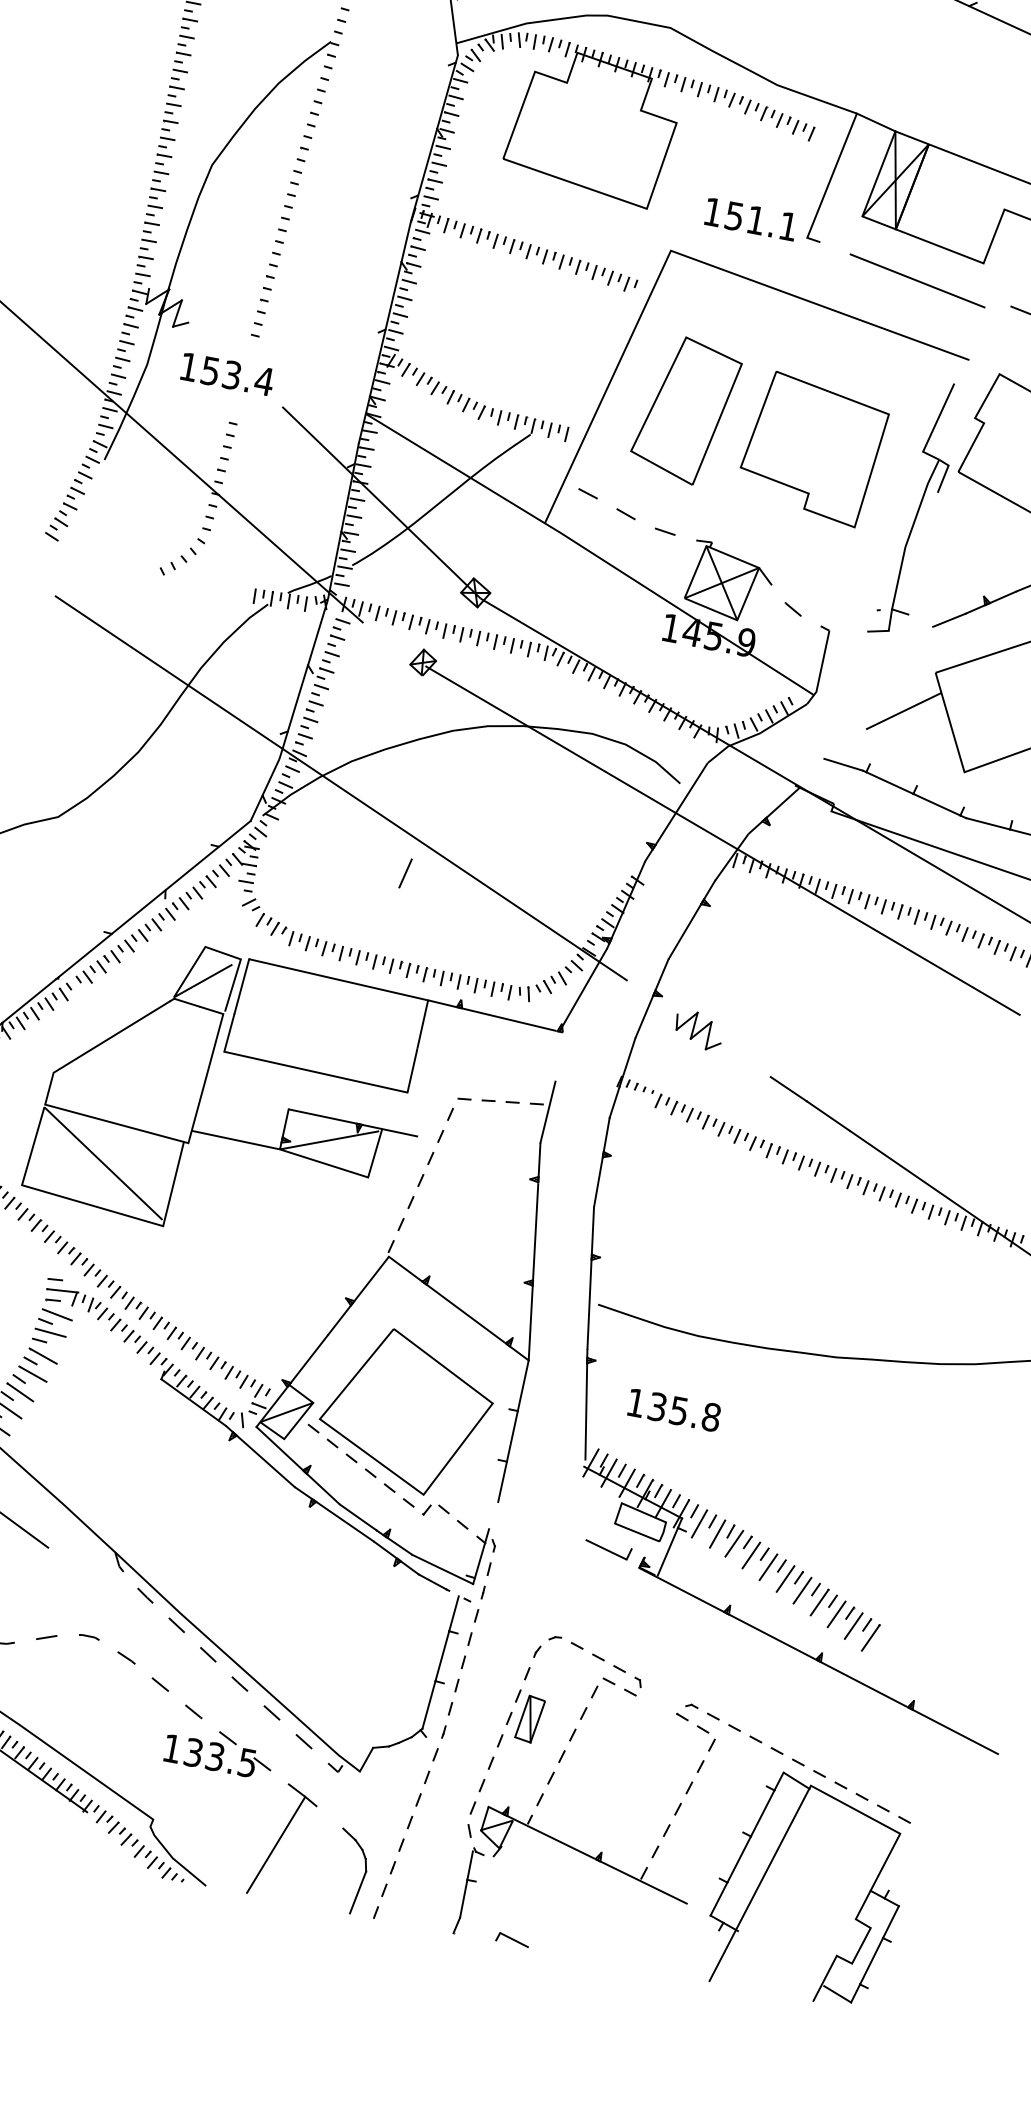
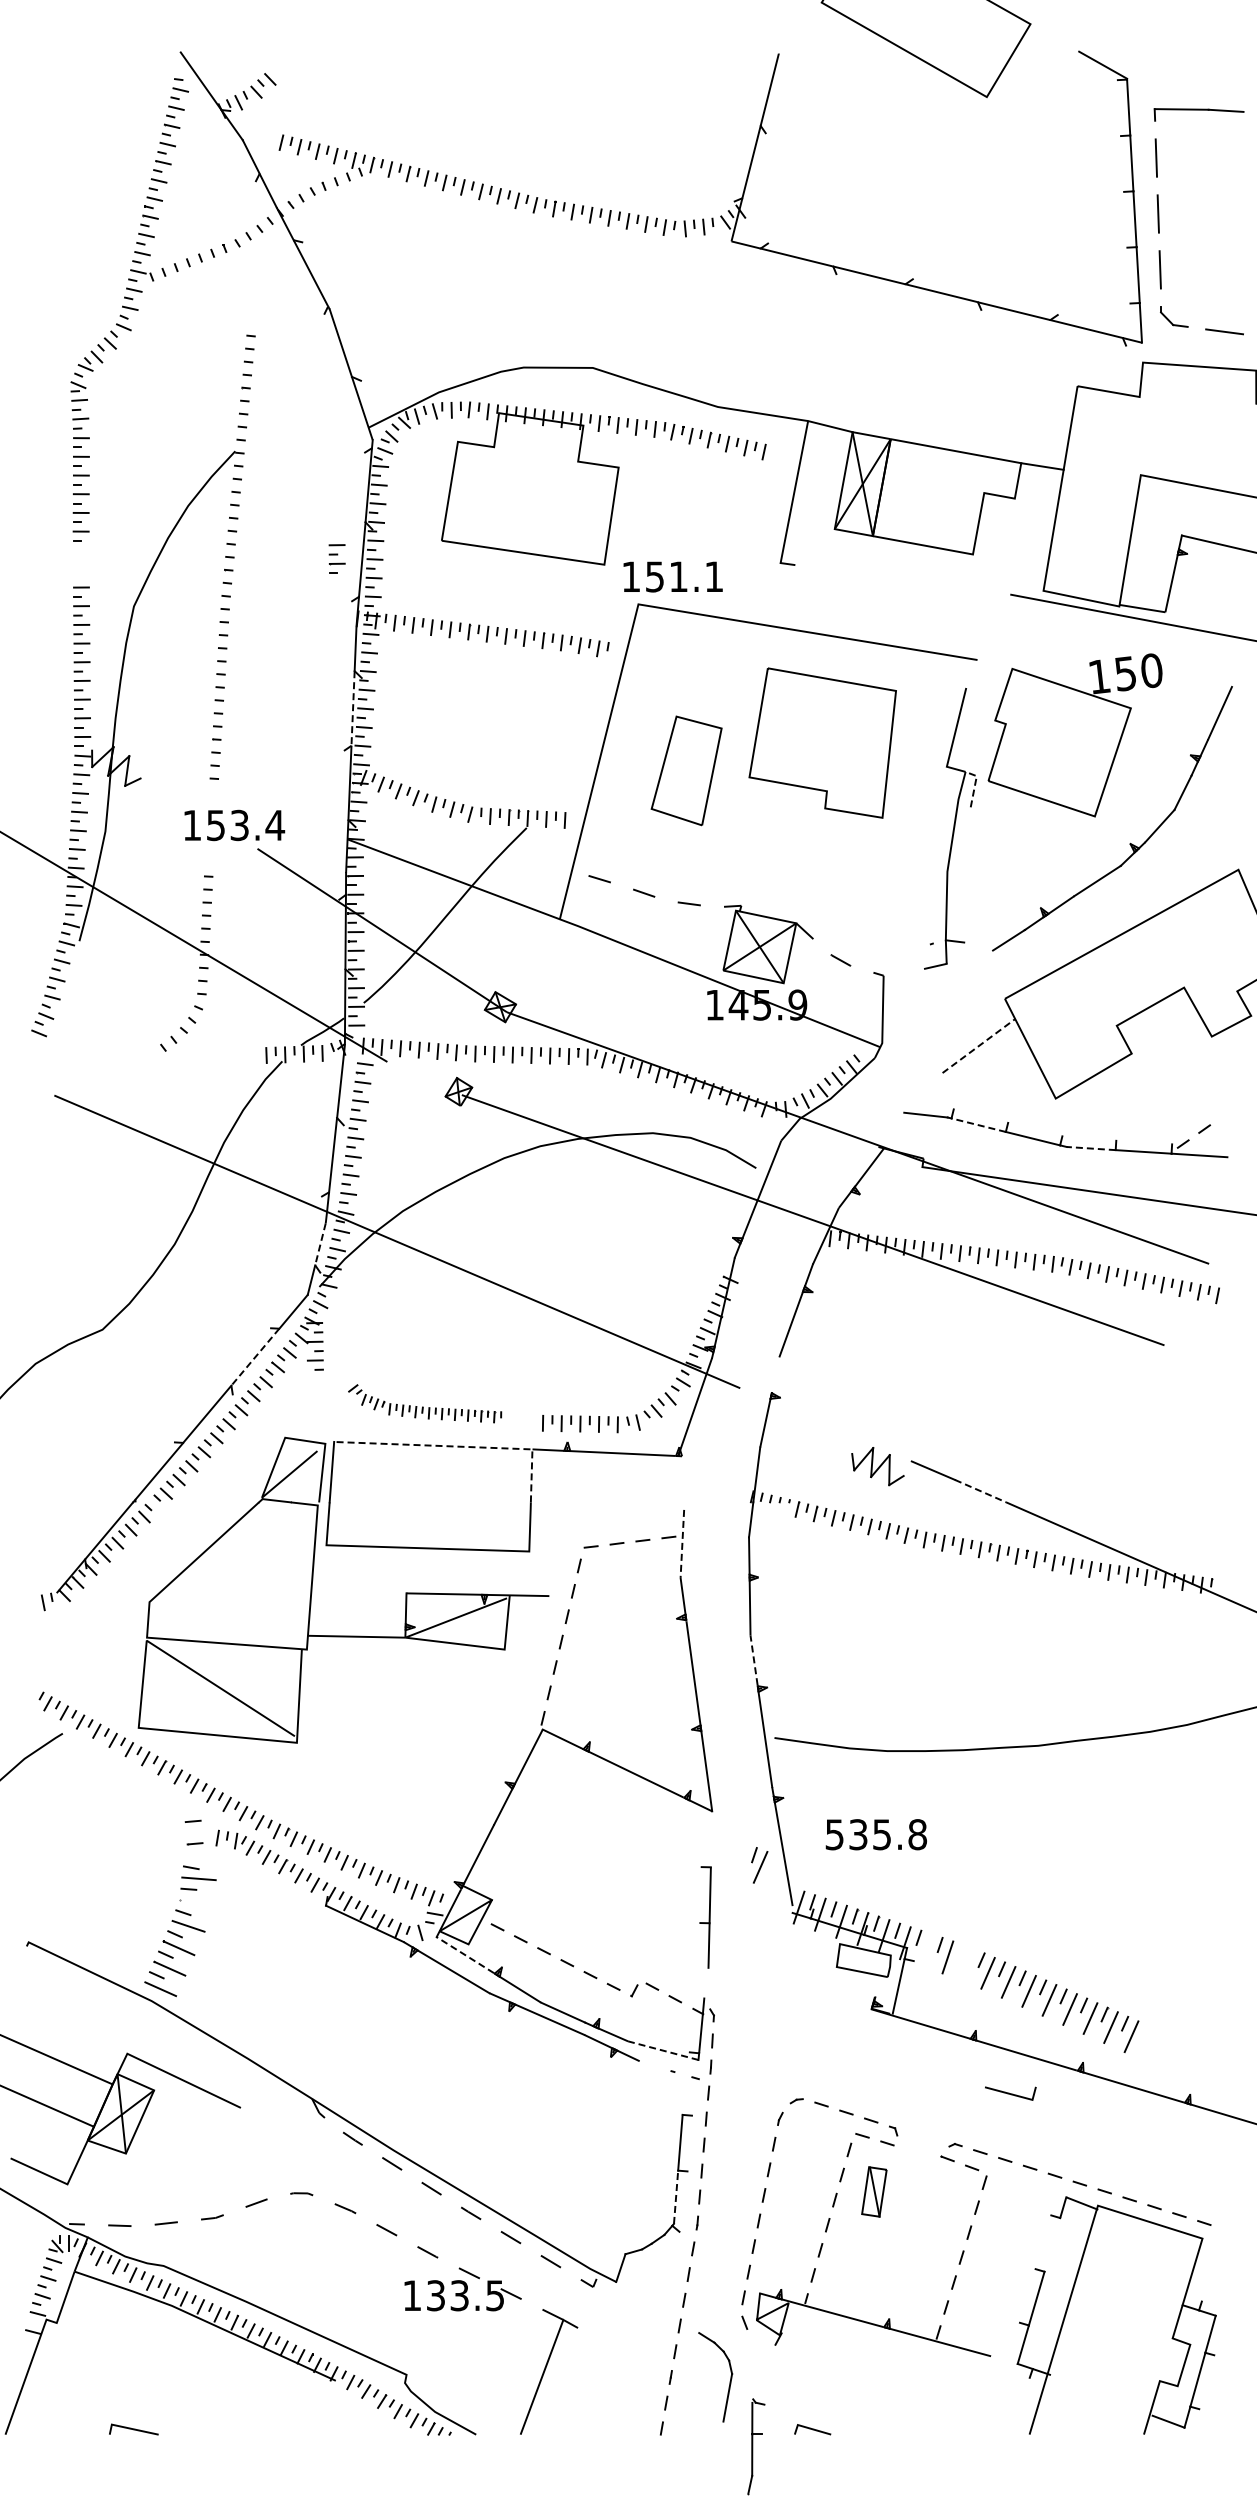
part: (170, 116) -> (336, 558), moved
text: (750, 218) -> (672, 576), moved
line: (917, 280) -> (906, 586), removed
line: (393, 295) -> (353, 708), solid -> dashed
text: (227, 374) -> (234, 825), moved
part: (685, 410) -> (686, 770), size x0.7
part: (813, 448) -> (822, 742), moved
line: (946, 472) -> (975, 784), solid -> dashed
line: (905, 710) -> (980, 1045), solid -> dashed
line: (270, 778) -> (320, 1245), solid -> dashed
line: (889, 783) -> (978, 1125), solid -> dashed
line: (988, 823) -> (1091, 1148), solid -> dashed
line: (192, 867) -> (255, 1356), solid -> dashed
line: (405, 873) -> (482, 1319), removed
part: (337, 939) -> (424, 1403), size x0.7
line: (661, 974) -> (775, 1374), removed
line: (362, 985) -> (459, 1446), solid -> dashed
part: (698, 1030) -> (877, 1466), moved
line: (547, 1112) -> (682, 1544), solid -> dashed
line: (828, 1116) -> (980, 1491), solid -> dashed
line: (593, 1229) -> (754, 1659), solid -> dashed
line: (62, 1290) -> (203, 1831), removed
line: (57, 1314) -> (202, 1858), removed
line: (42, 1355) -> (195, 1904), removed
line: (523, 1385) -> (711, 1839), removed
text: (635, 1402) -> (834, 1834), 135.8 -> 535.8
part: (406, 1411) -> (592, 1890), removed
line: (279, 1448) -> (465, 1955), solid -> dashed
line: (699, 1524) -> (926, 1950), removed
part: (733, 1541) -> (759, 1865), moved
line: (607, 1549) -> (1010, 2093), moved
line: (442, 1569) -> (662, 2050), solid -> dashed
line: (432, 1581) -> (654, 2065), removed
line: (453, 1612) -> (683, 2094), removed
line: (429, 1705) -> (676, 2197), solid -> dashed
part: (530, 1718) -> (874, 2191), moved
line: (762, 1813) -> (1052, 2244), removed
part: (362, 1877) -> (729, 2381), moved
part: (469, 1891) -> (756, 2446), moved

